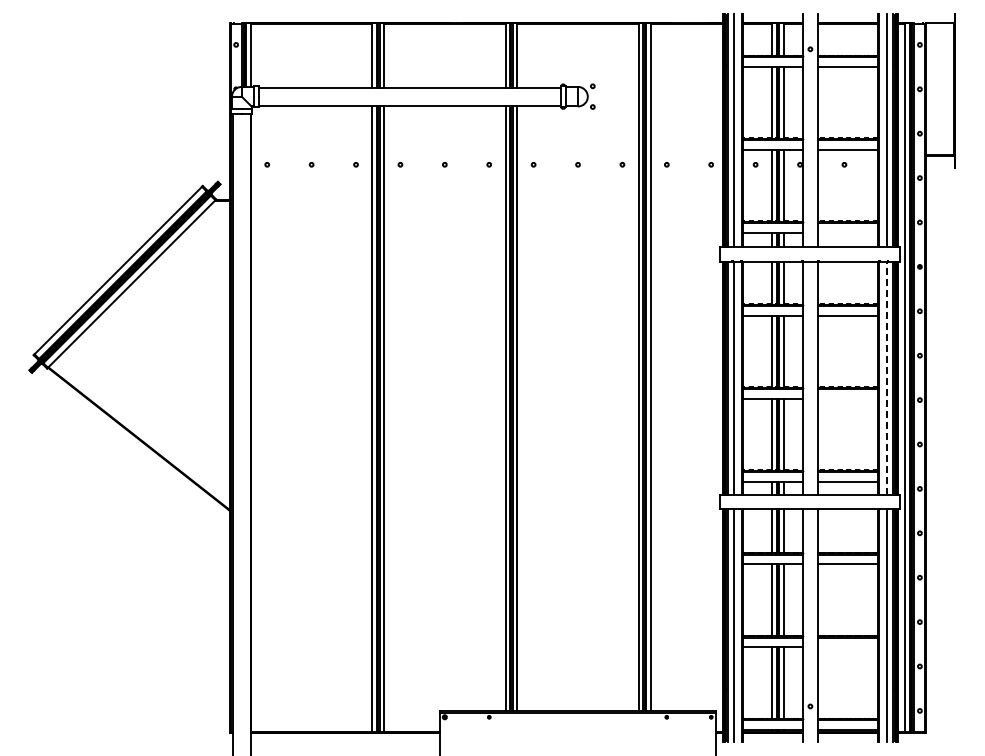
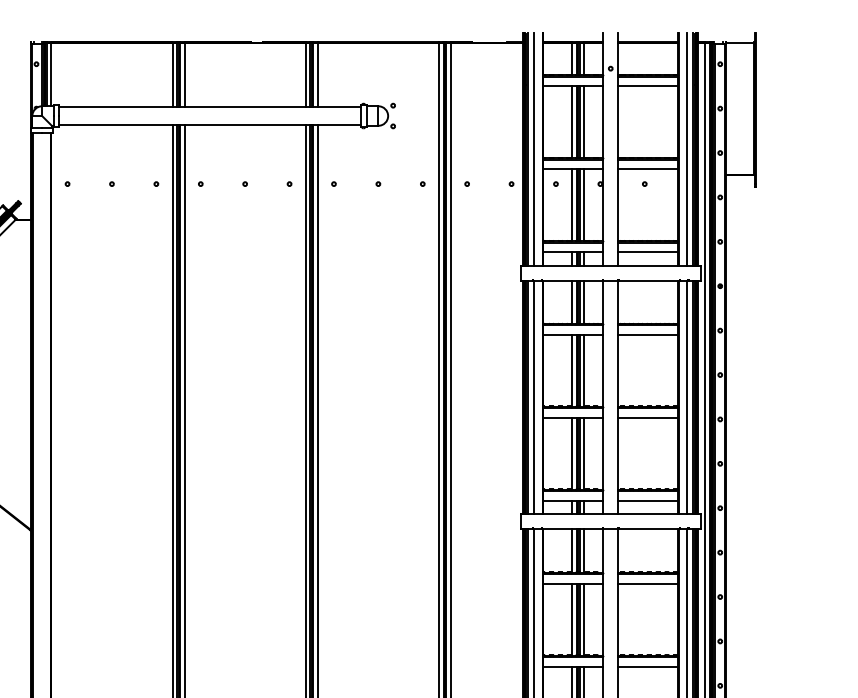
line: (847, 232) -> (647, 251), added
line: (887, 377) -> (687, 396), dashed -> solid
line: (847, 398) -> (647, 417), added
line: (847, 647) -> (647, 666), added

